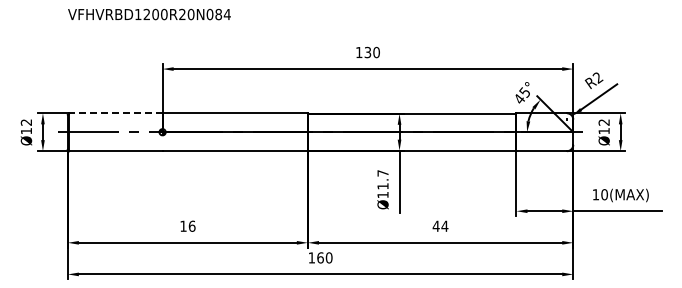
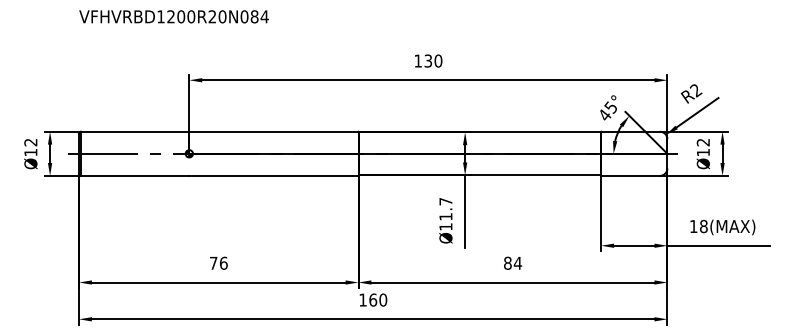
line: (116, 113) -> (135, 131), dashed -> solid
text: (604, 194) -> (703, 226), 10(MAX) -> 18(MAX)
text: (183, 225) -> (213, 262), 16 -> 76
text: (435, 225) -> (506, 262), 44 -> 84

